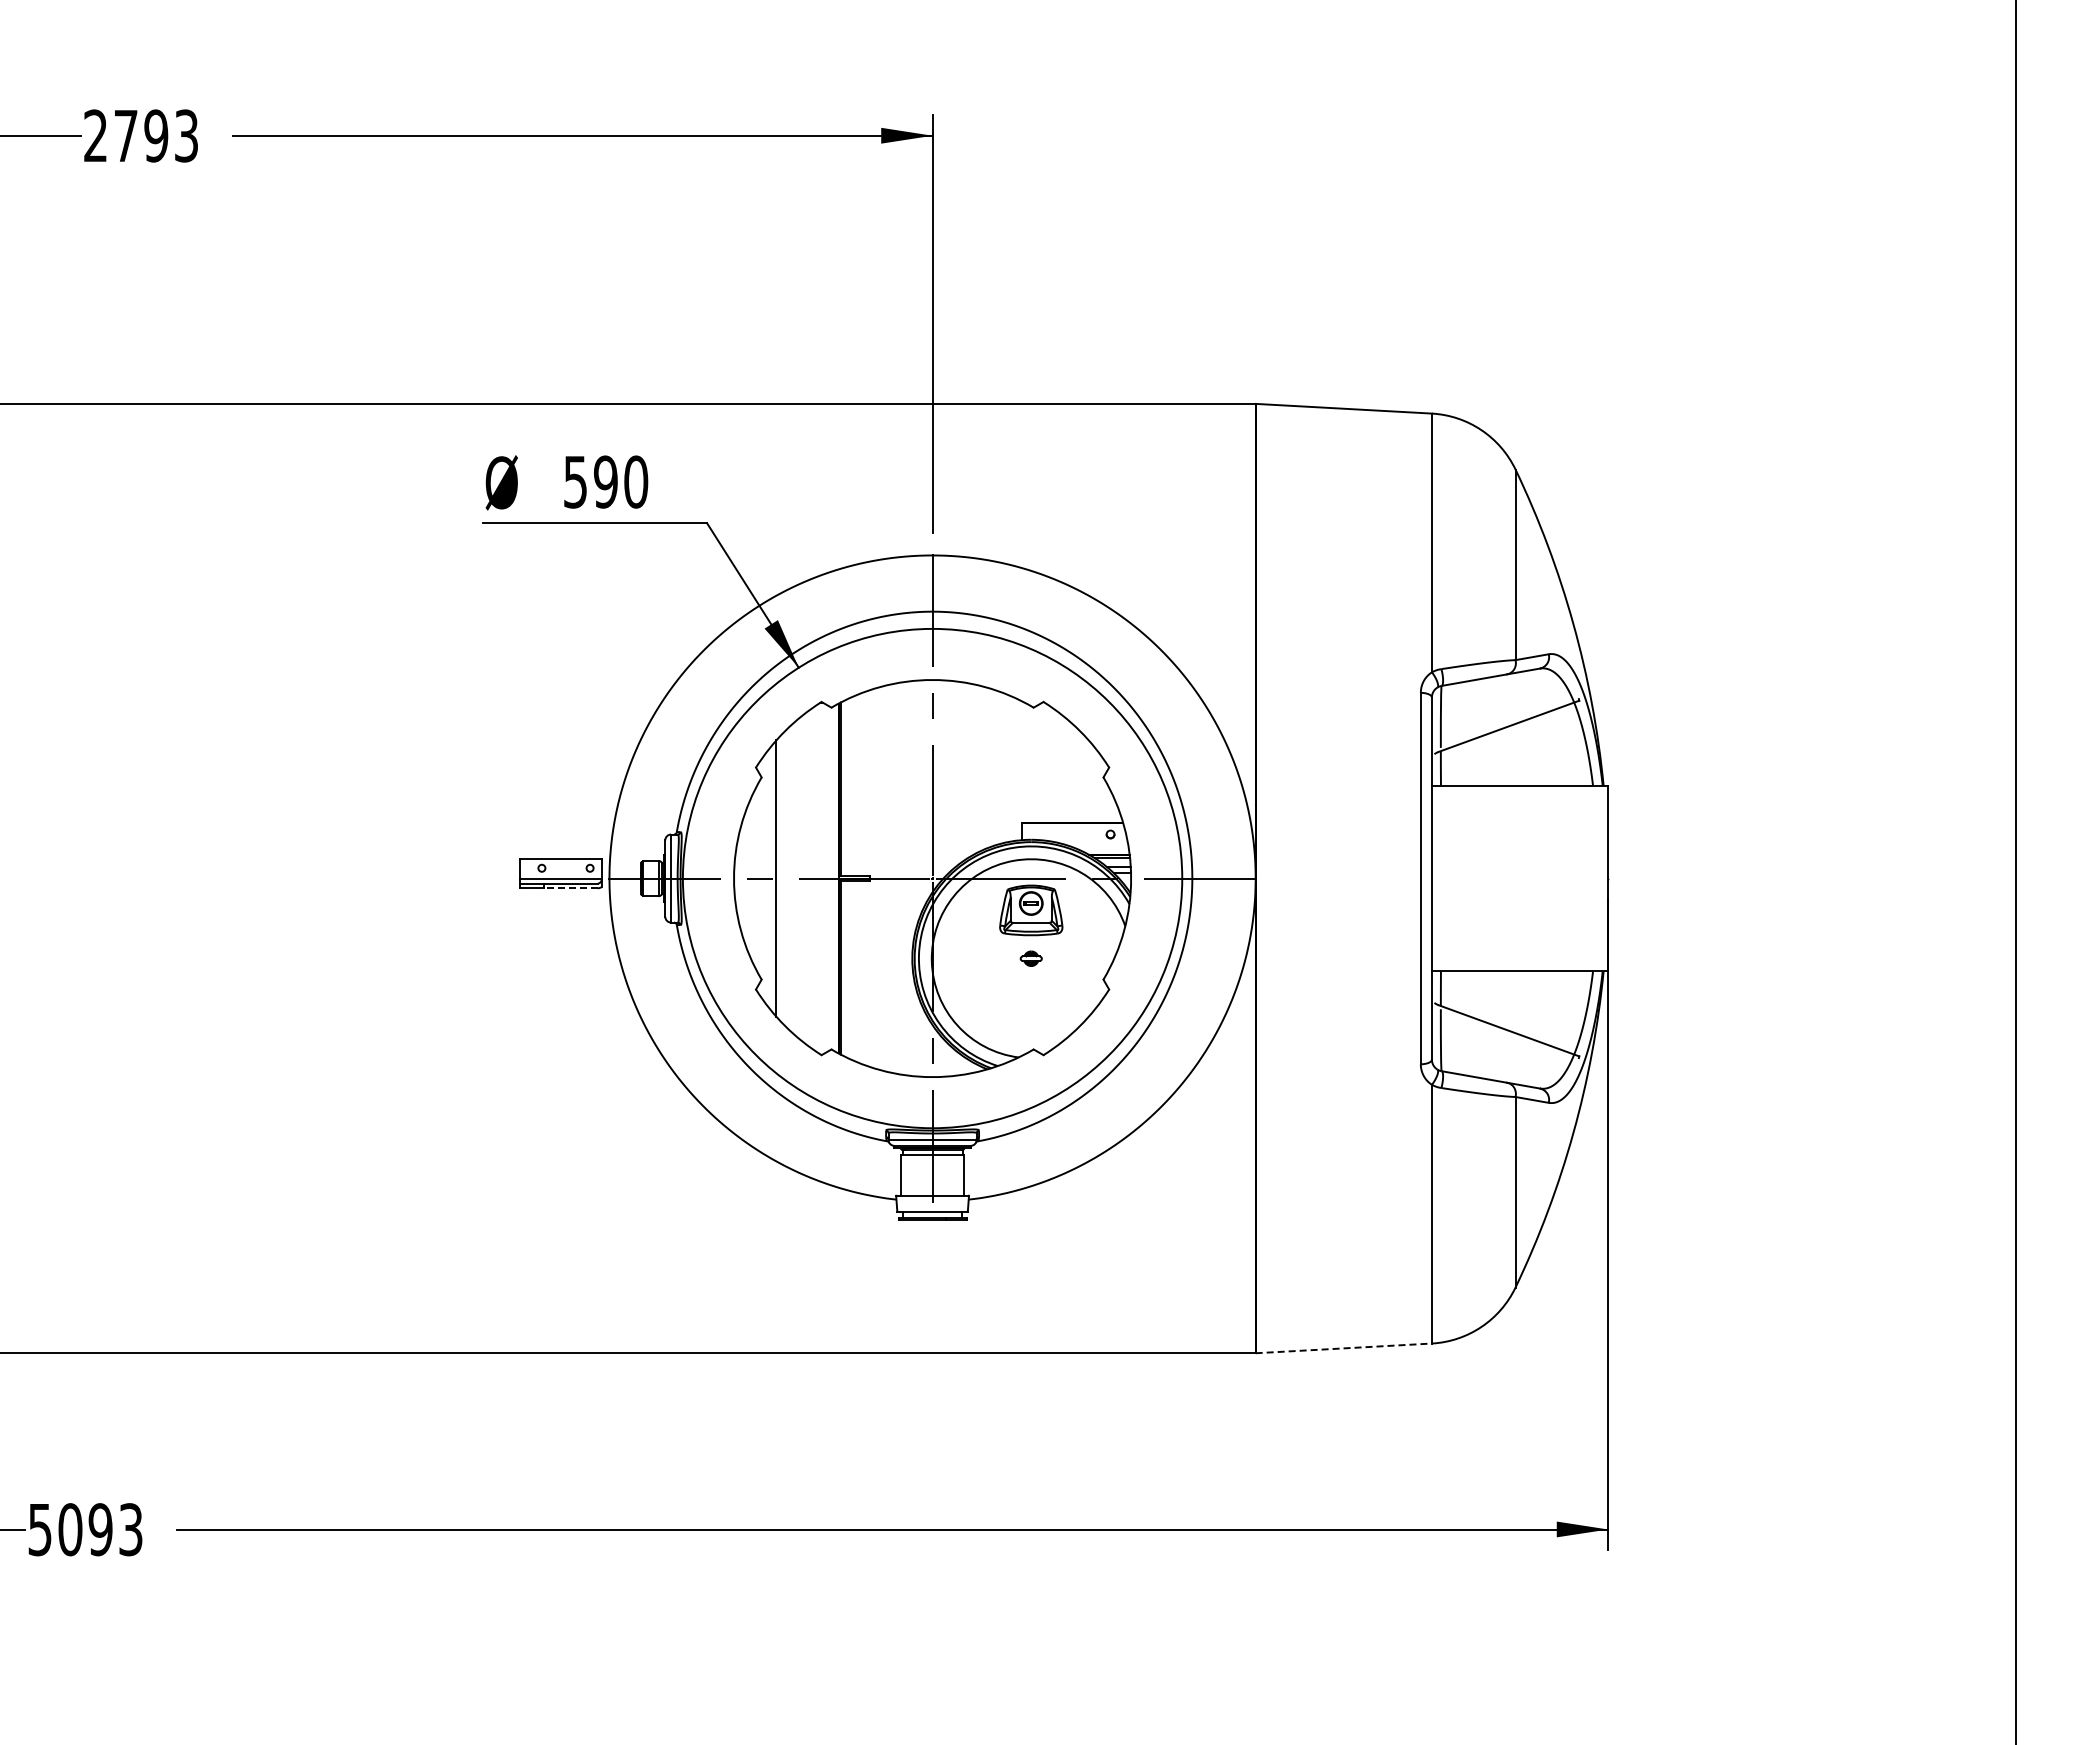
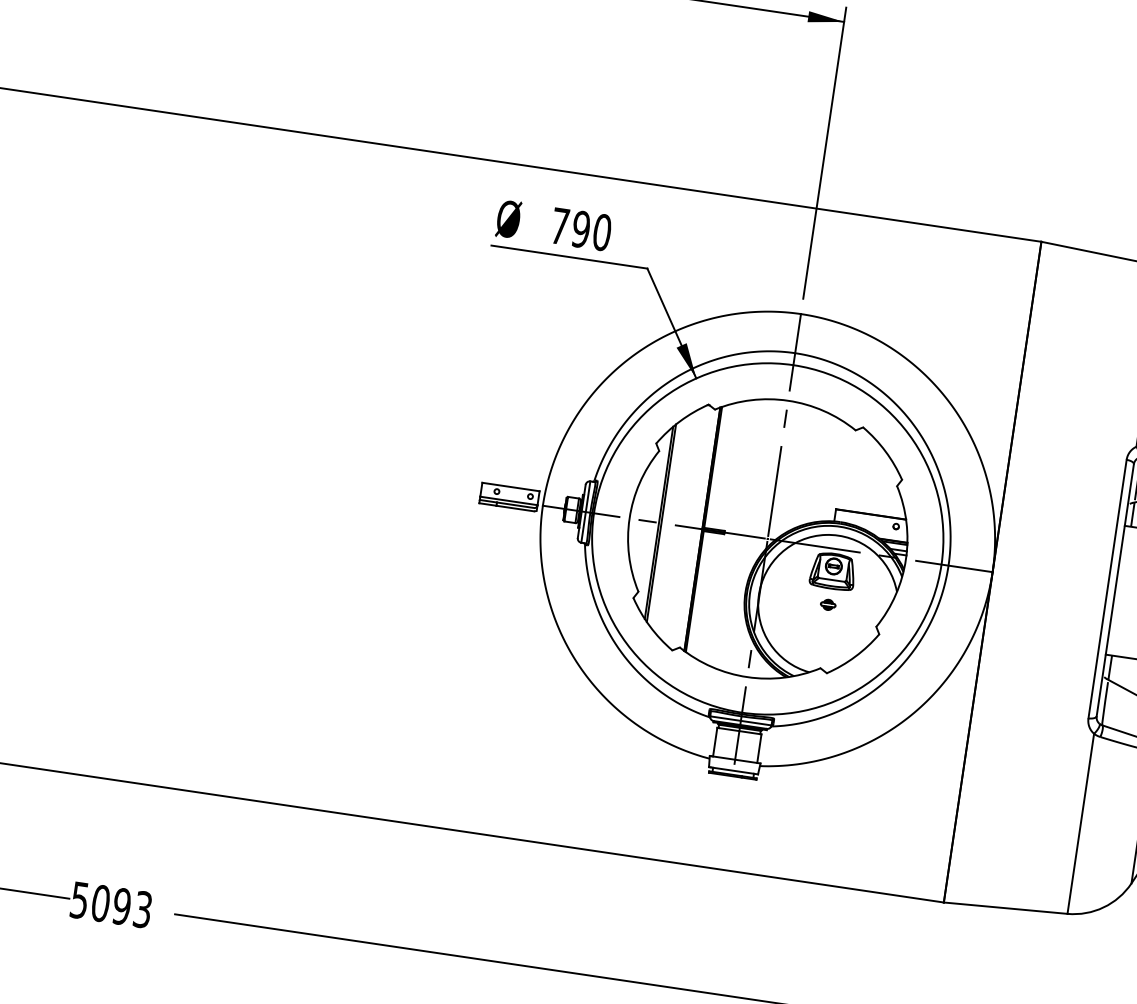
text: (575, 482) -> (559, 226), 590 -> 790
line: (779, 878) -> (661, 523), added
line: (571, 888) -> (515, 508), dashed -> solid
line: (1344, 1348) -> (1006, 908), dashed -> solid

